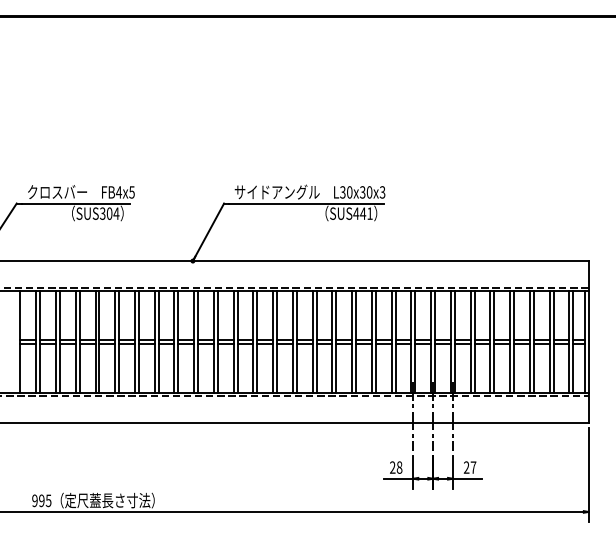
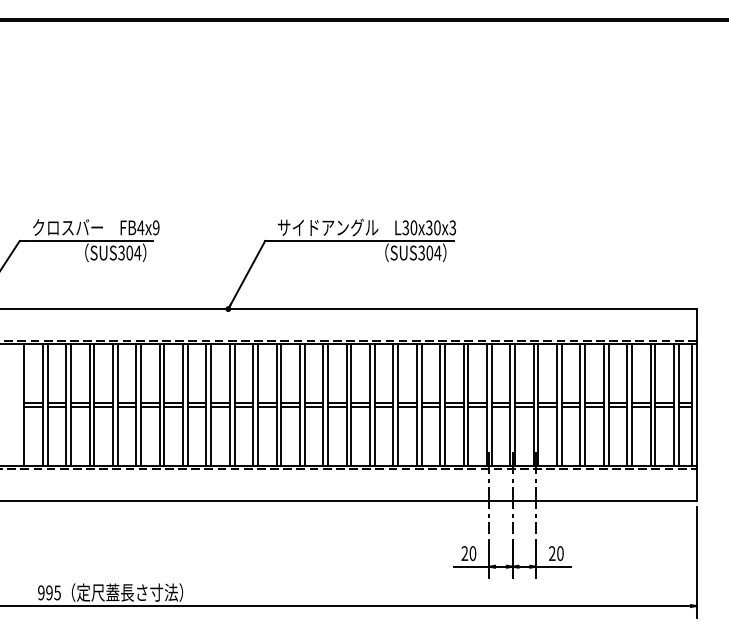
text: (131, 192) -> (155, 227), FB4x5 -> FB4x9
text: (362, 213) -> (429, 252), SUS441 -> SUS304
text: (399, 467) -> (472, 553), 28 -> 20
text: (473, 467) -> (560, 553), 27 -> 20

